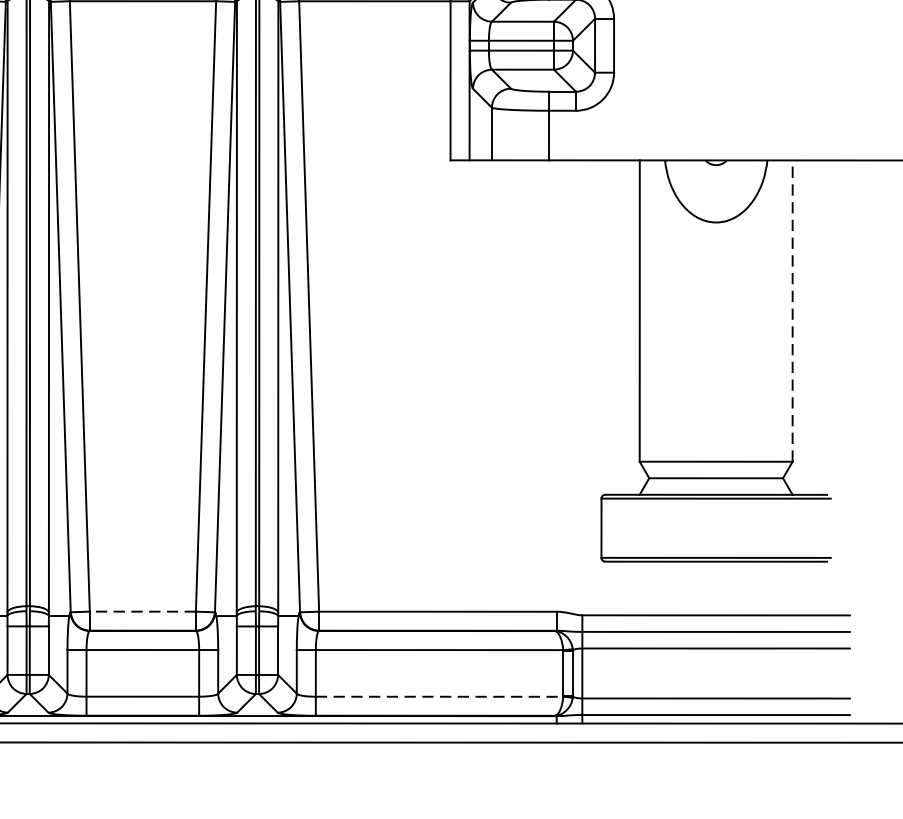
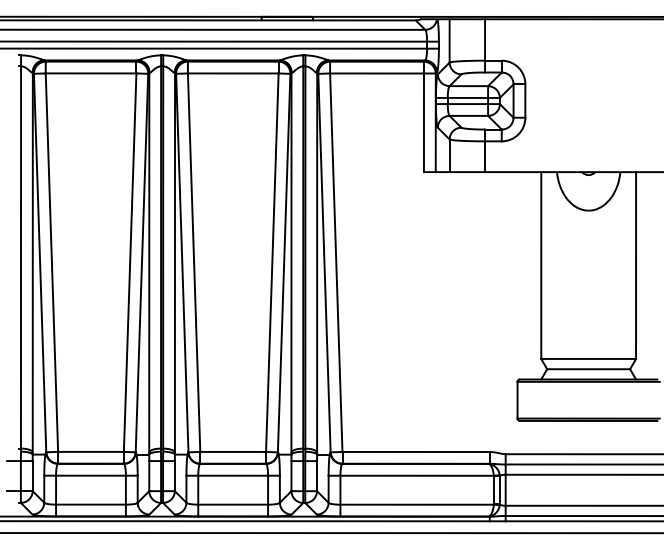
line: (793, 310) -> (636, 265), dashed -> solid
line: (143, 610) -> (233, 451), dashed -> solid
line: (440, 696) -> (417, 504), dashed -> solid

